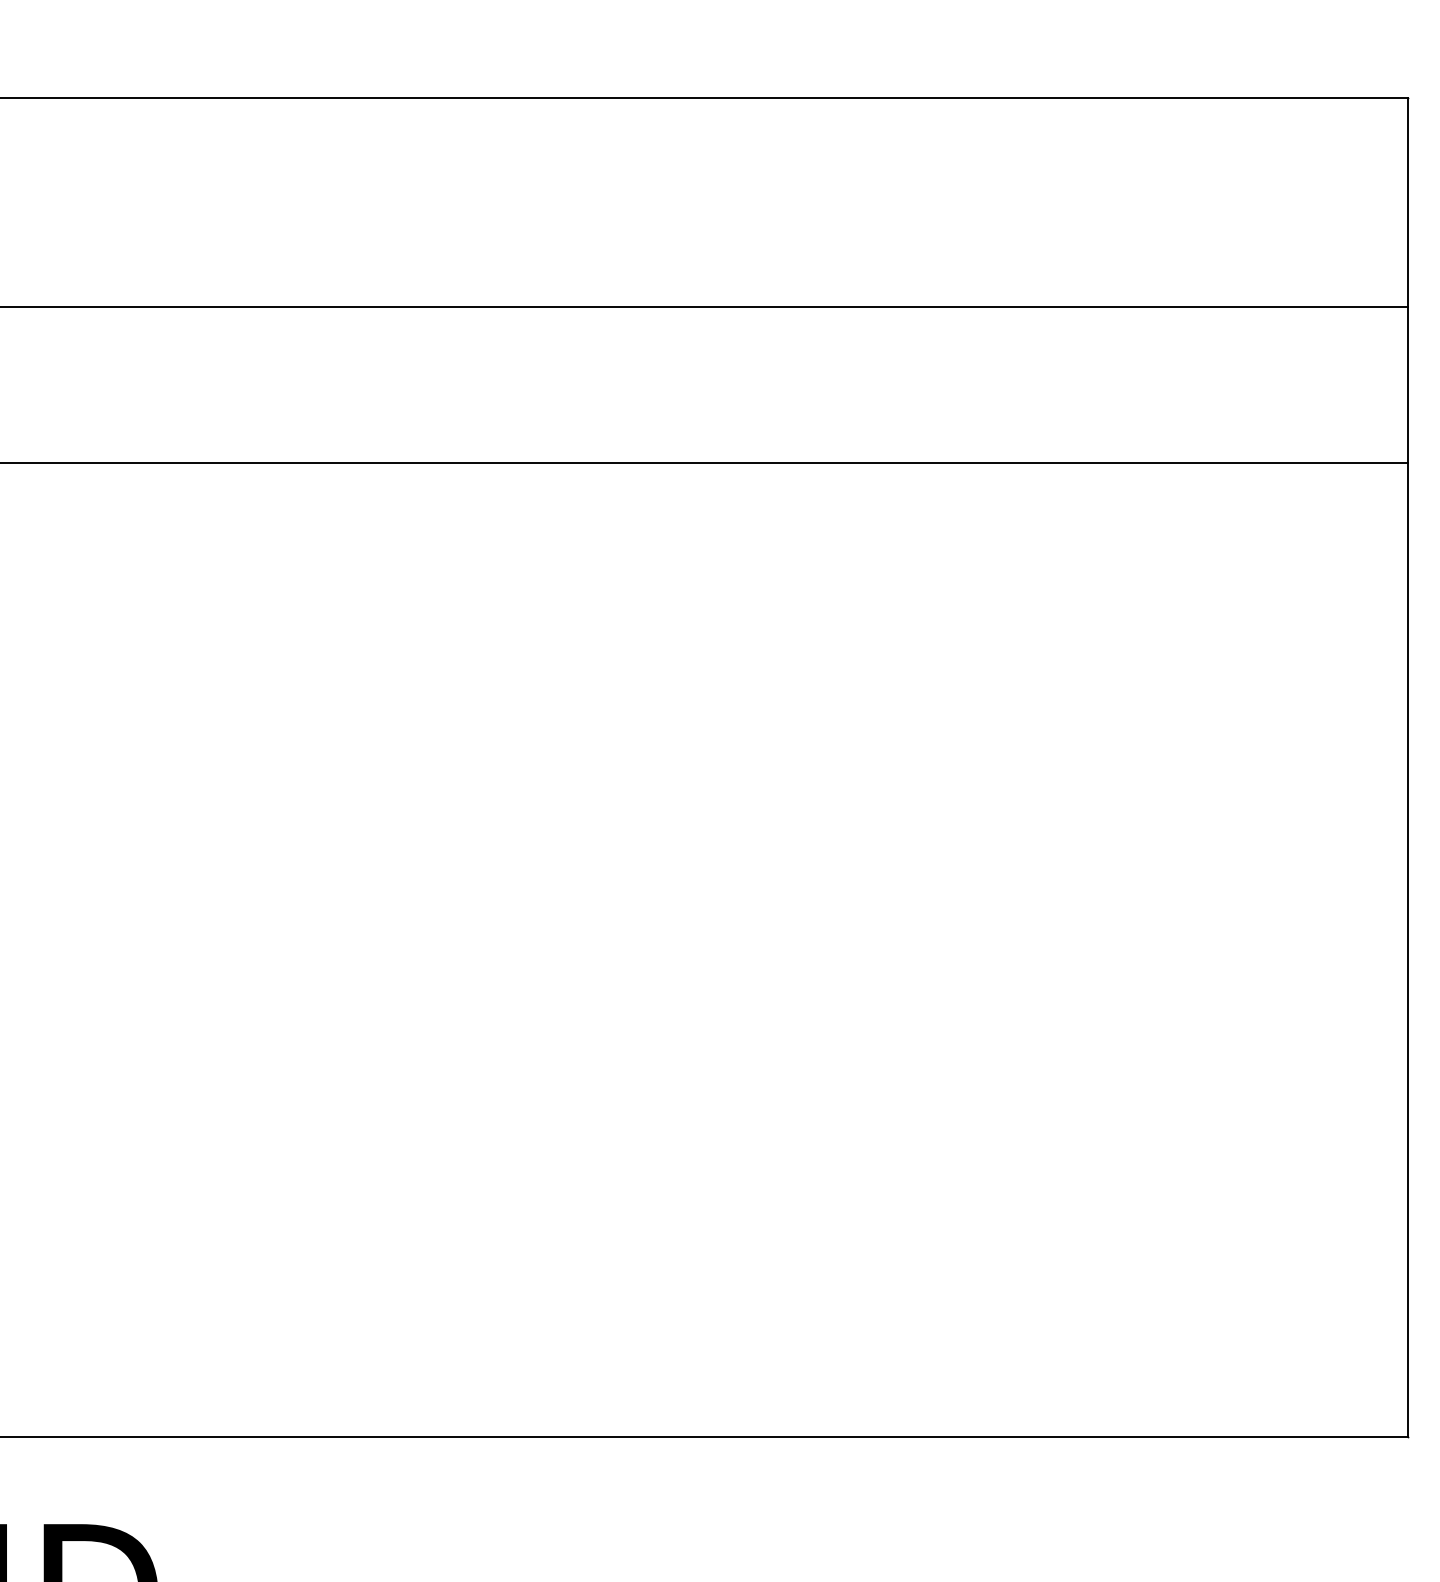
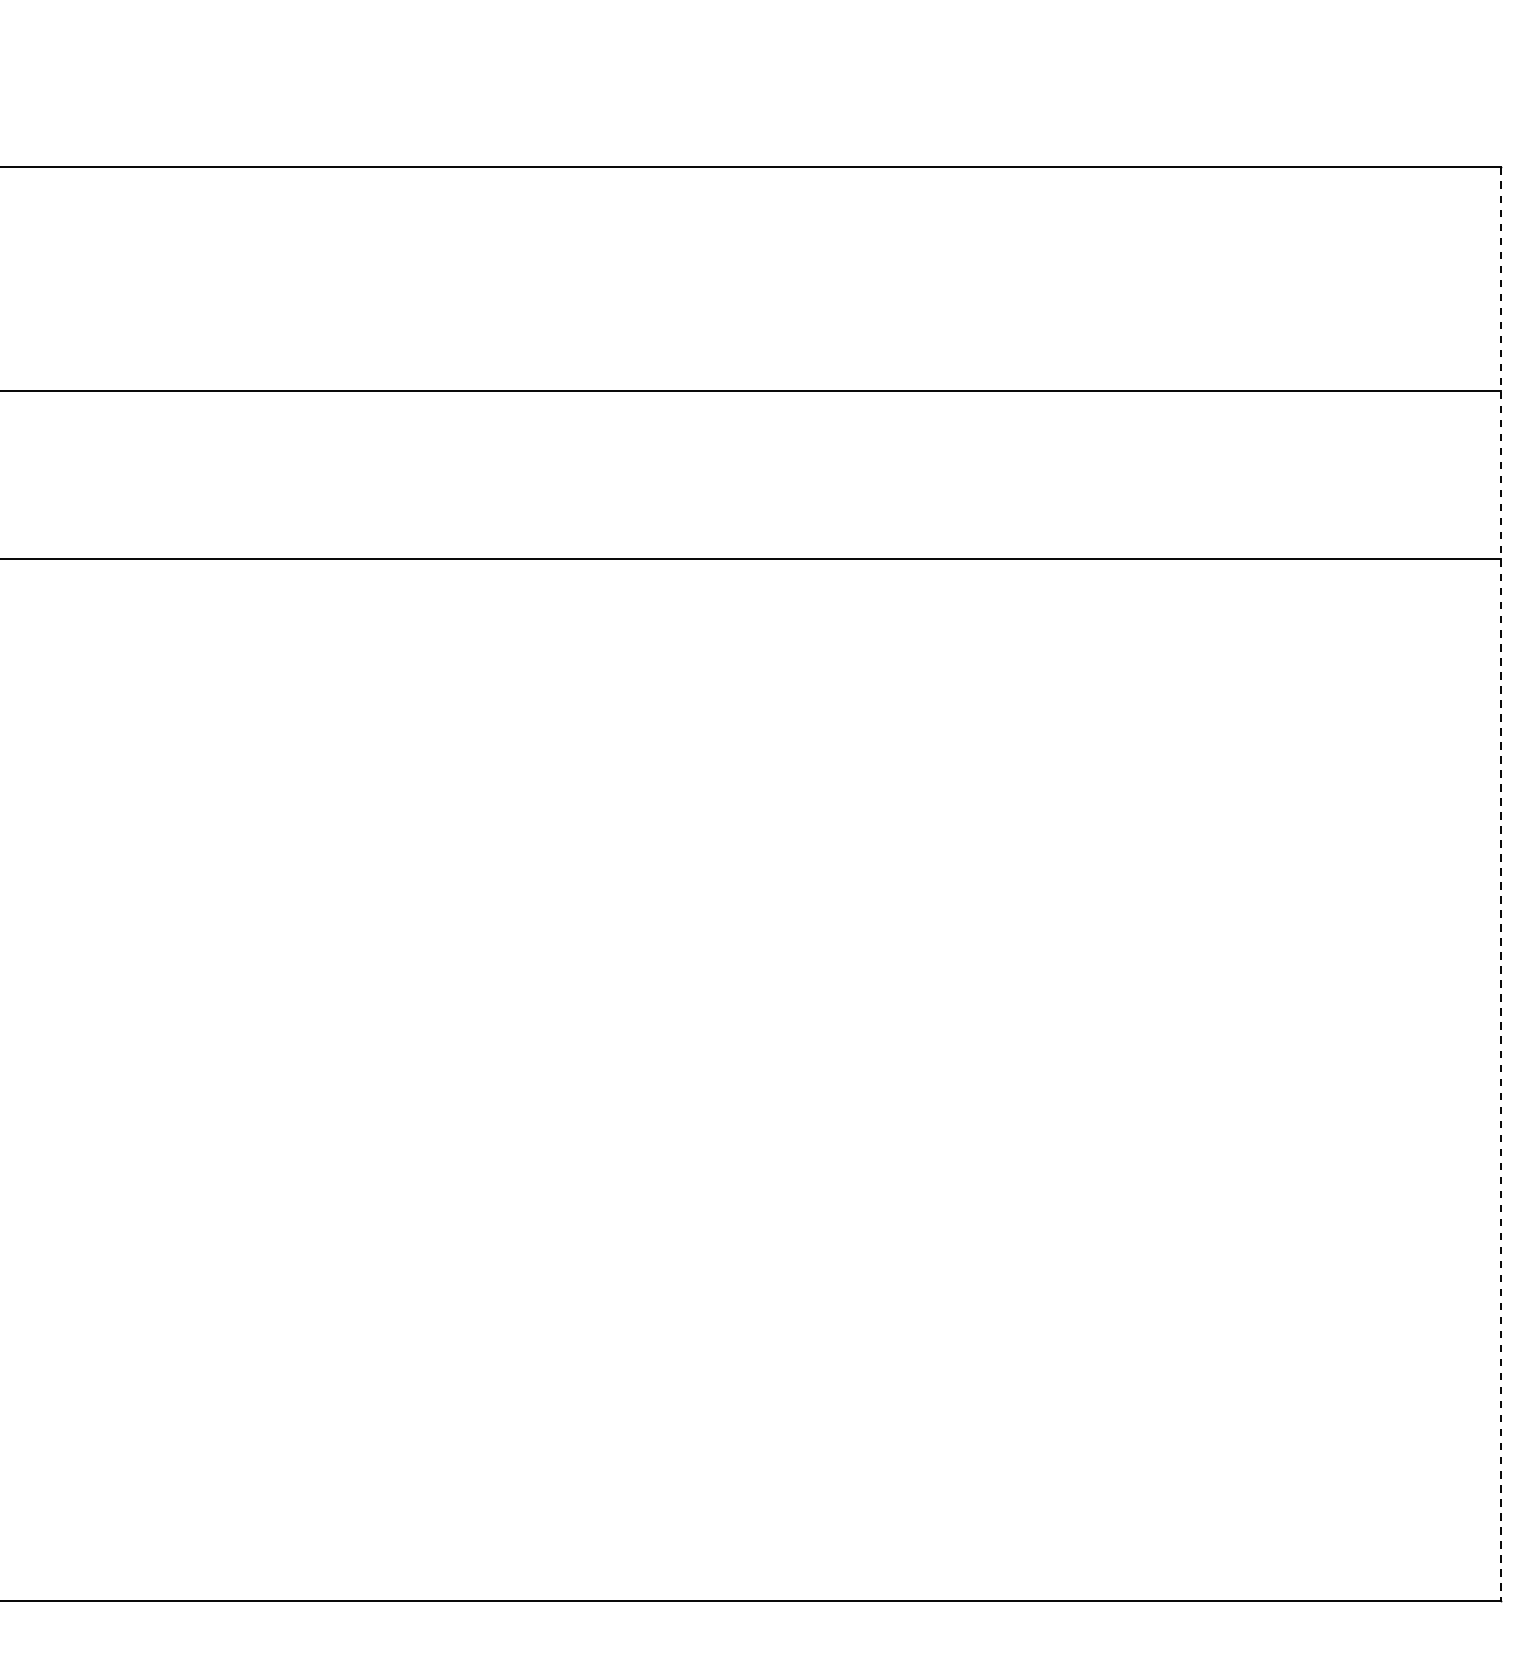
line: (1408, 768) -> (1500, 885), solid -> dashed

